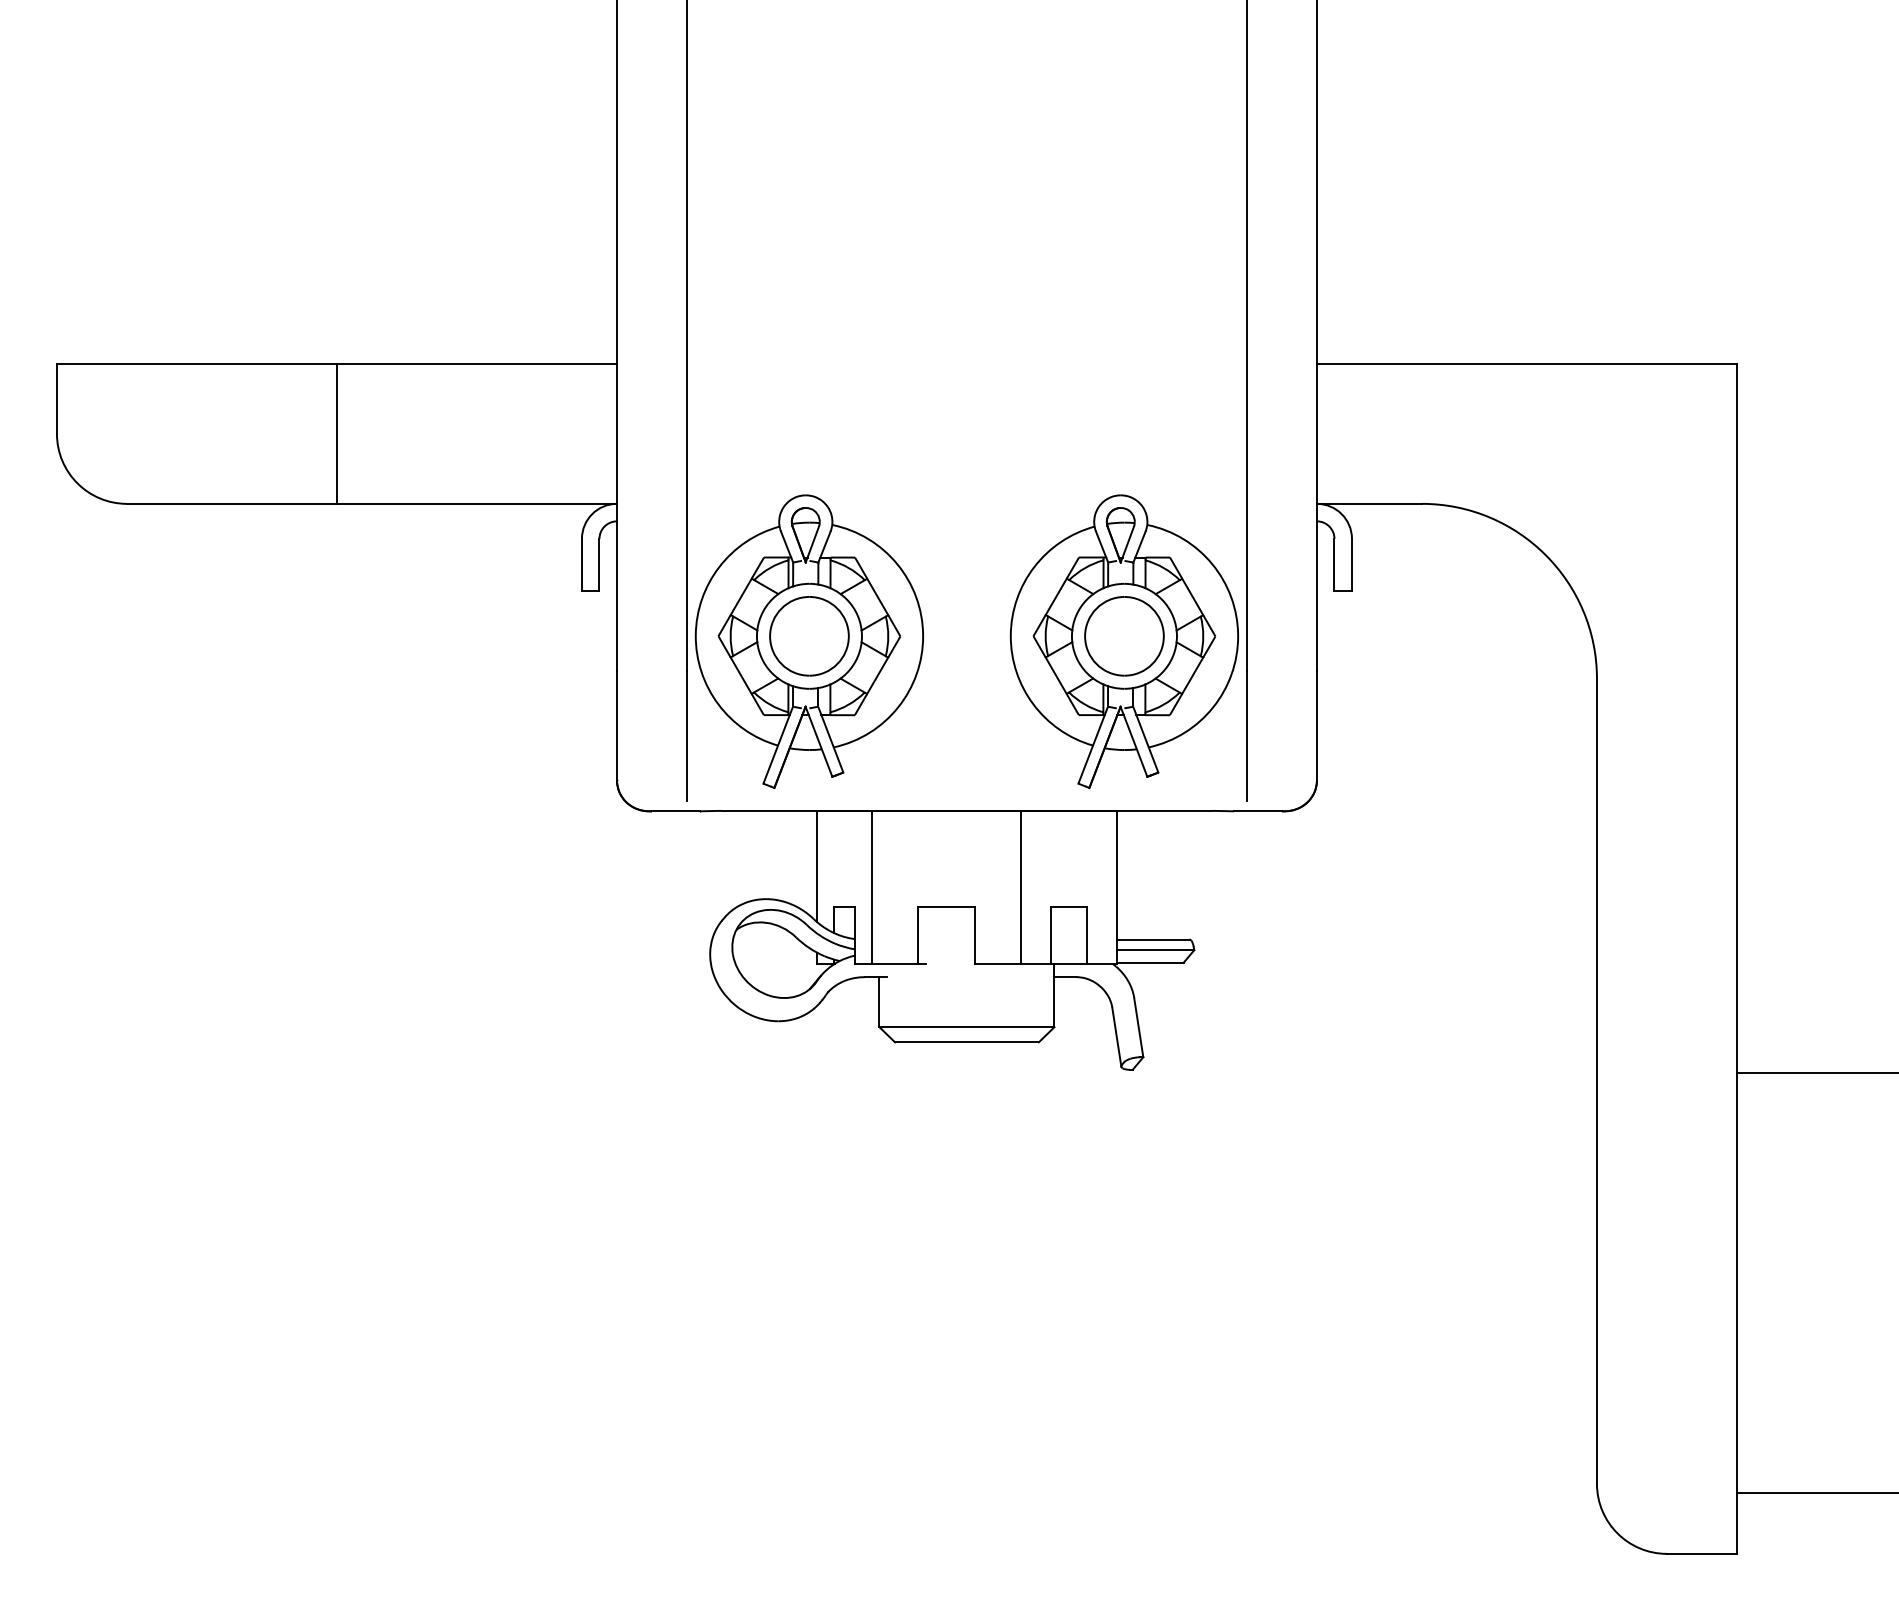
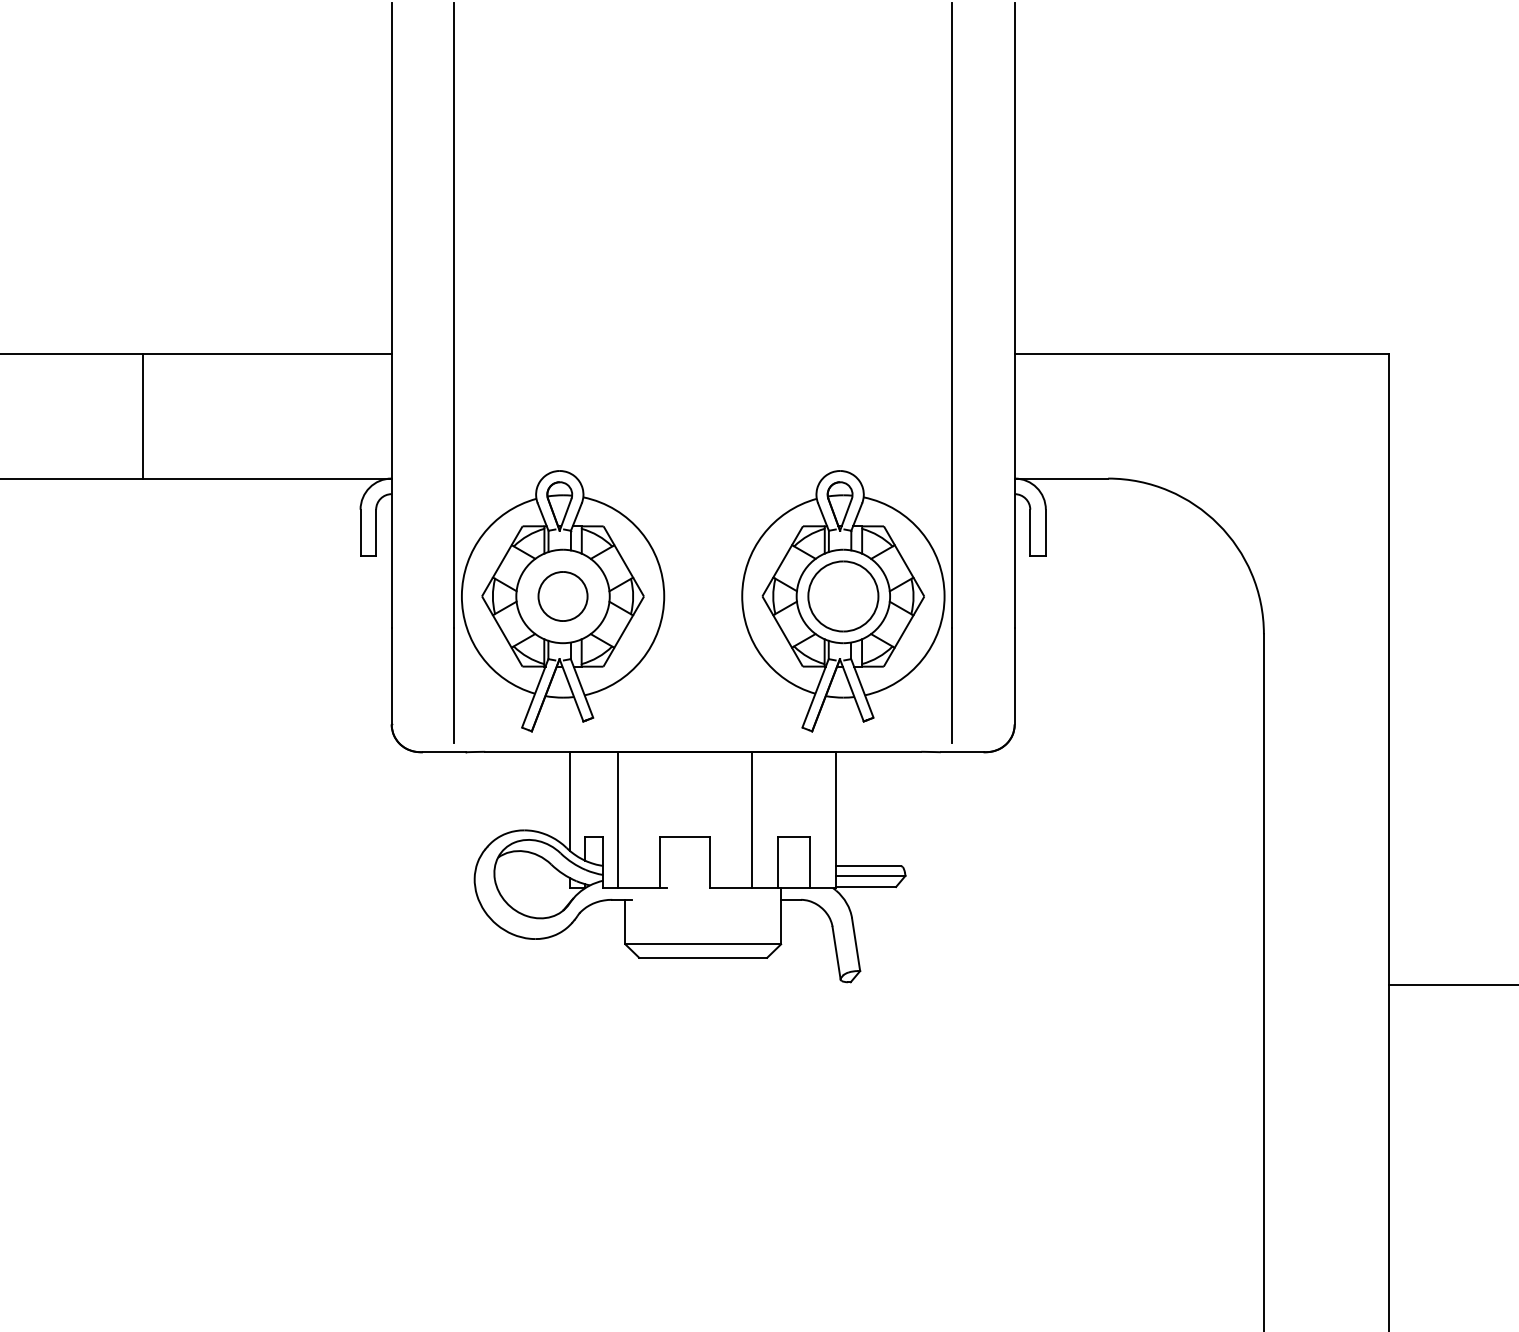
part: (809, 636) -> (563, 596), size x0.7

